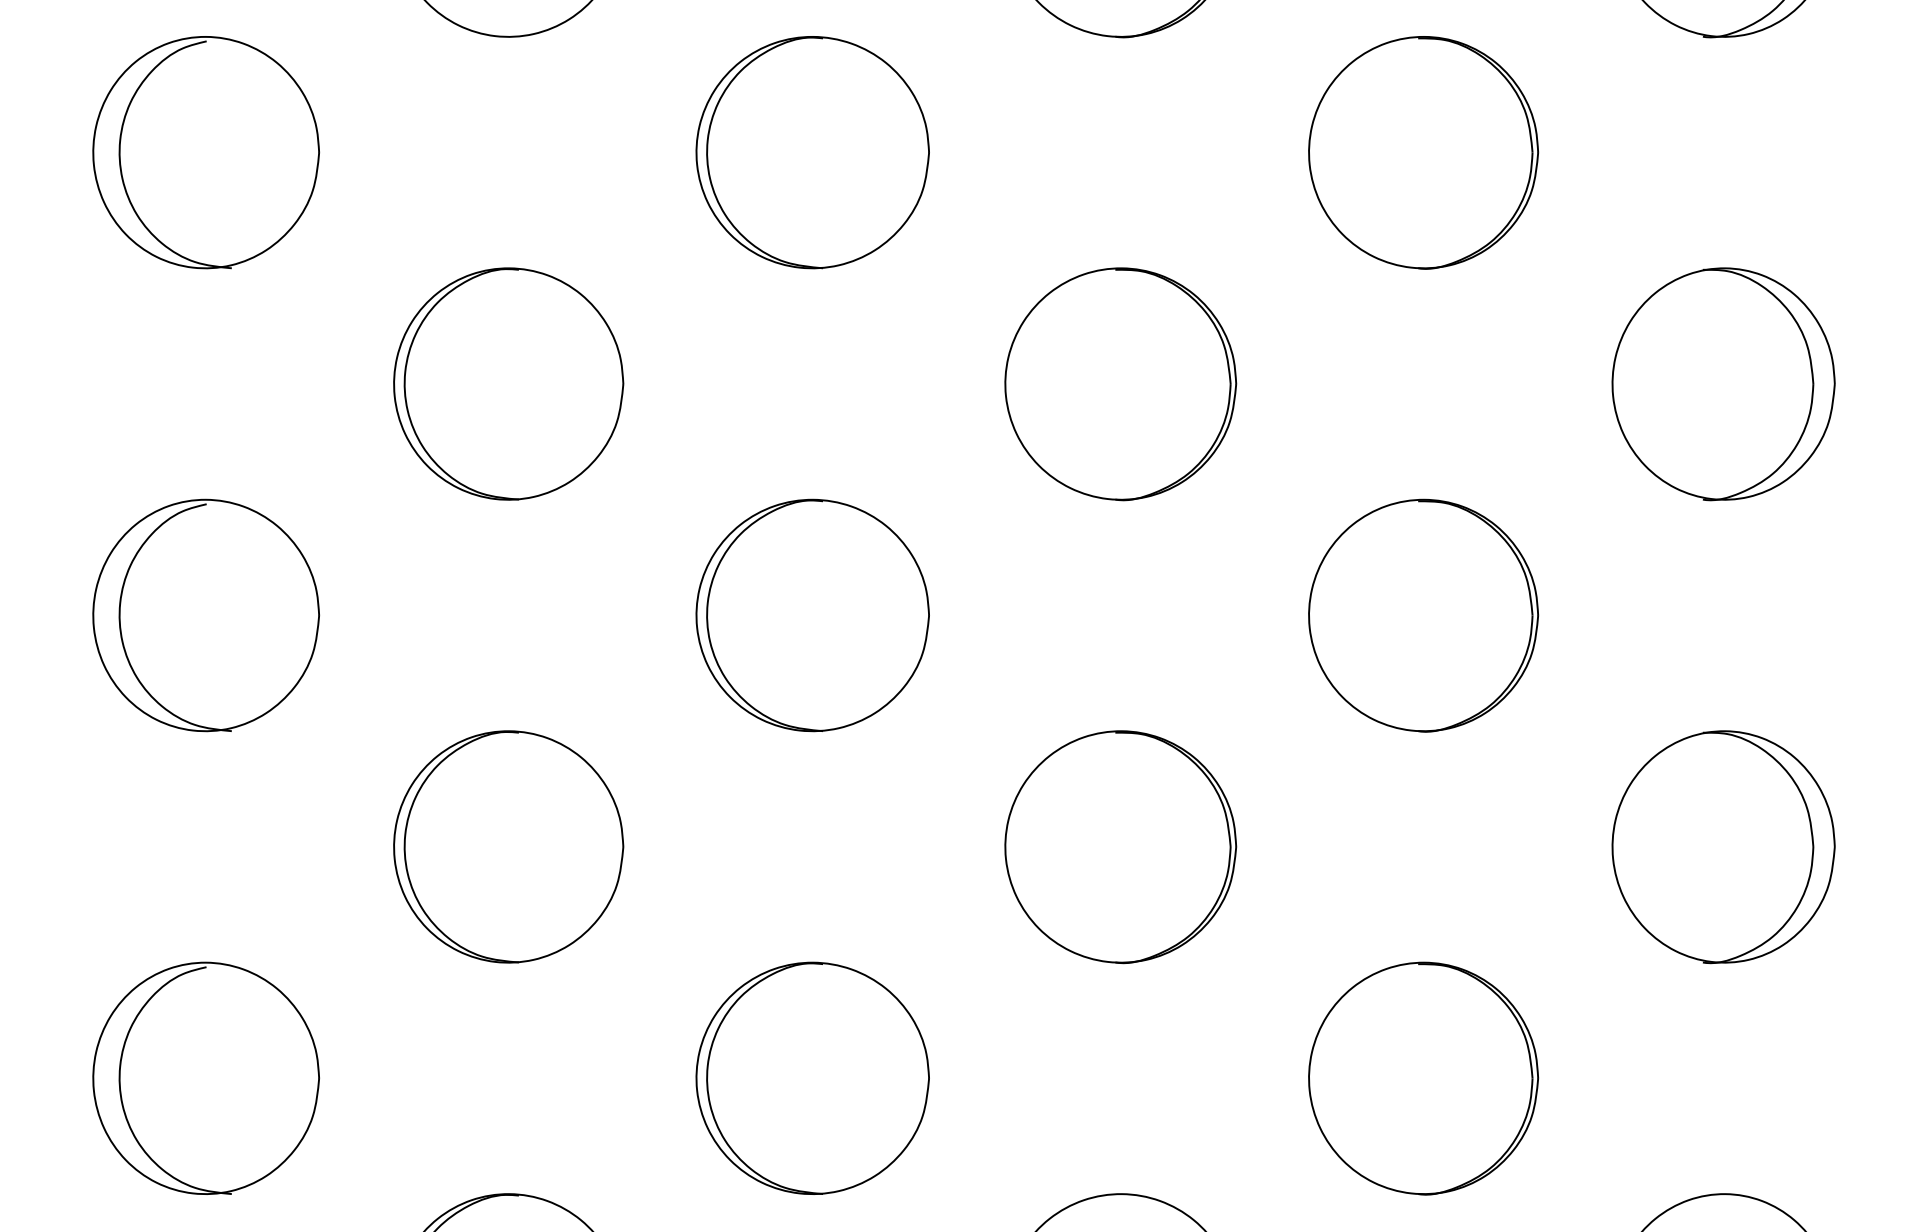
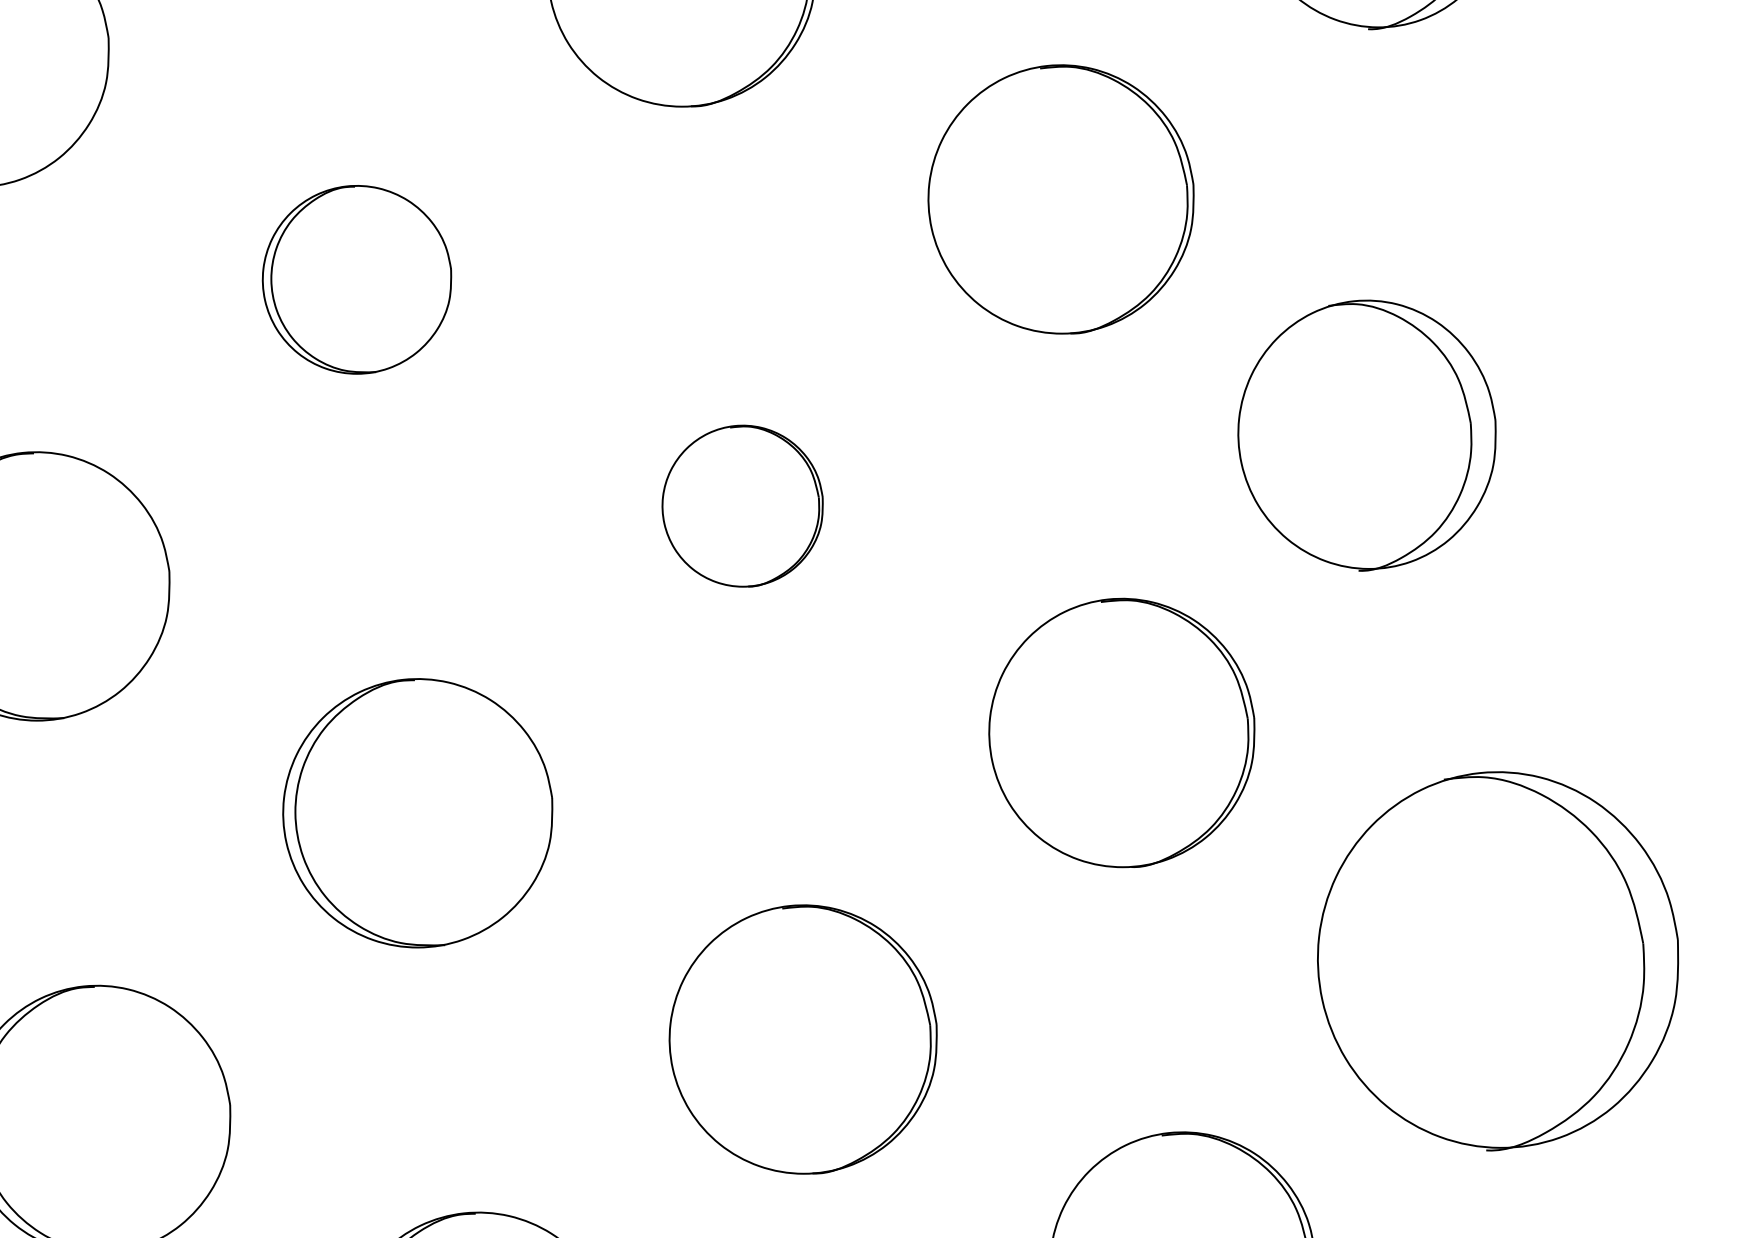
part: (812, 152) -> (356, 279), size x0.7
part: (1120, 384) -> (742, 506), size x0.6
part: (1723, 384) -> (1367, 435), moved
part: (1723, 847) -> (1498, 961), size x1.4

